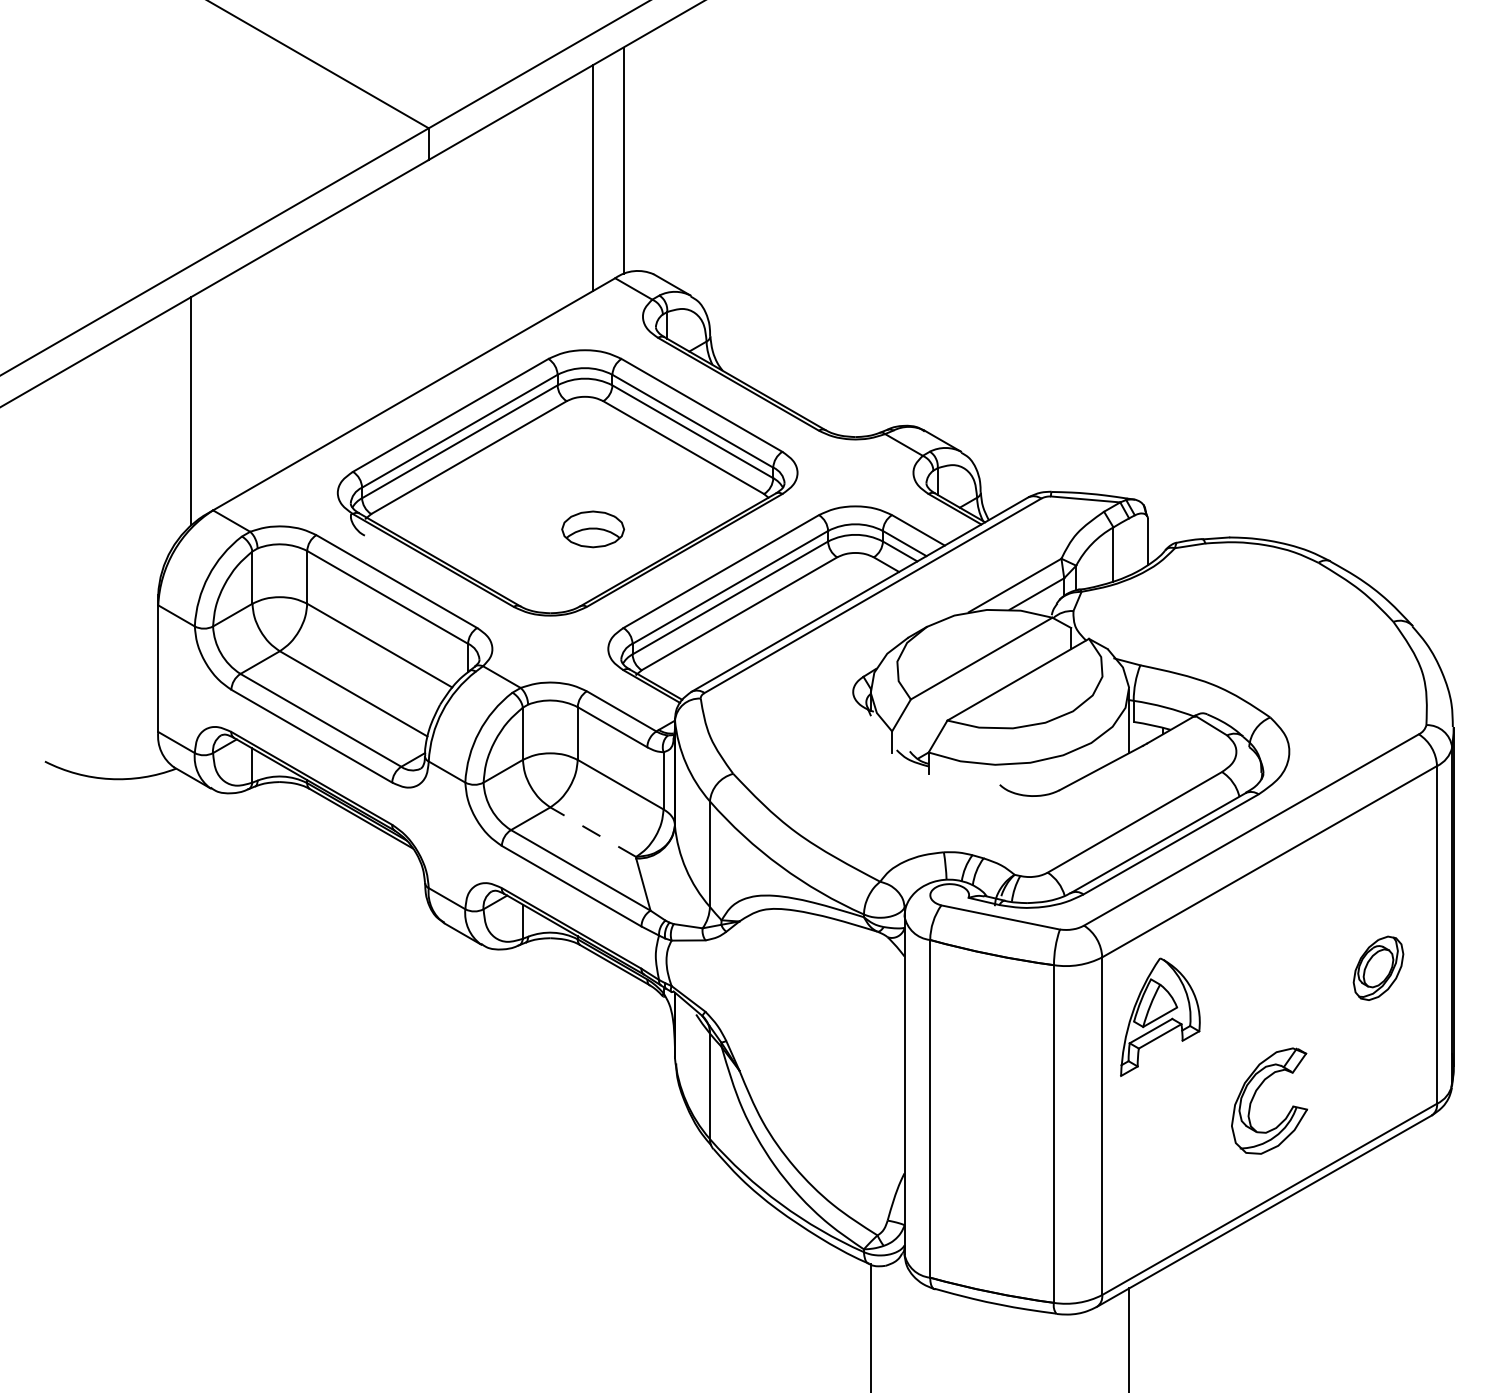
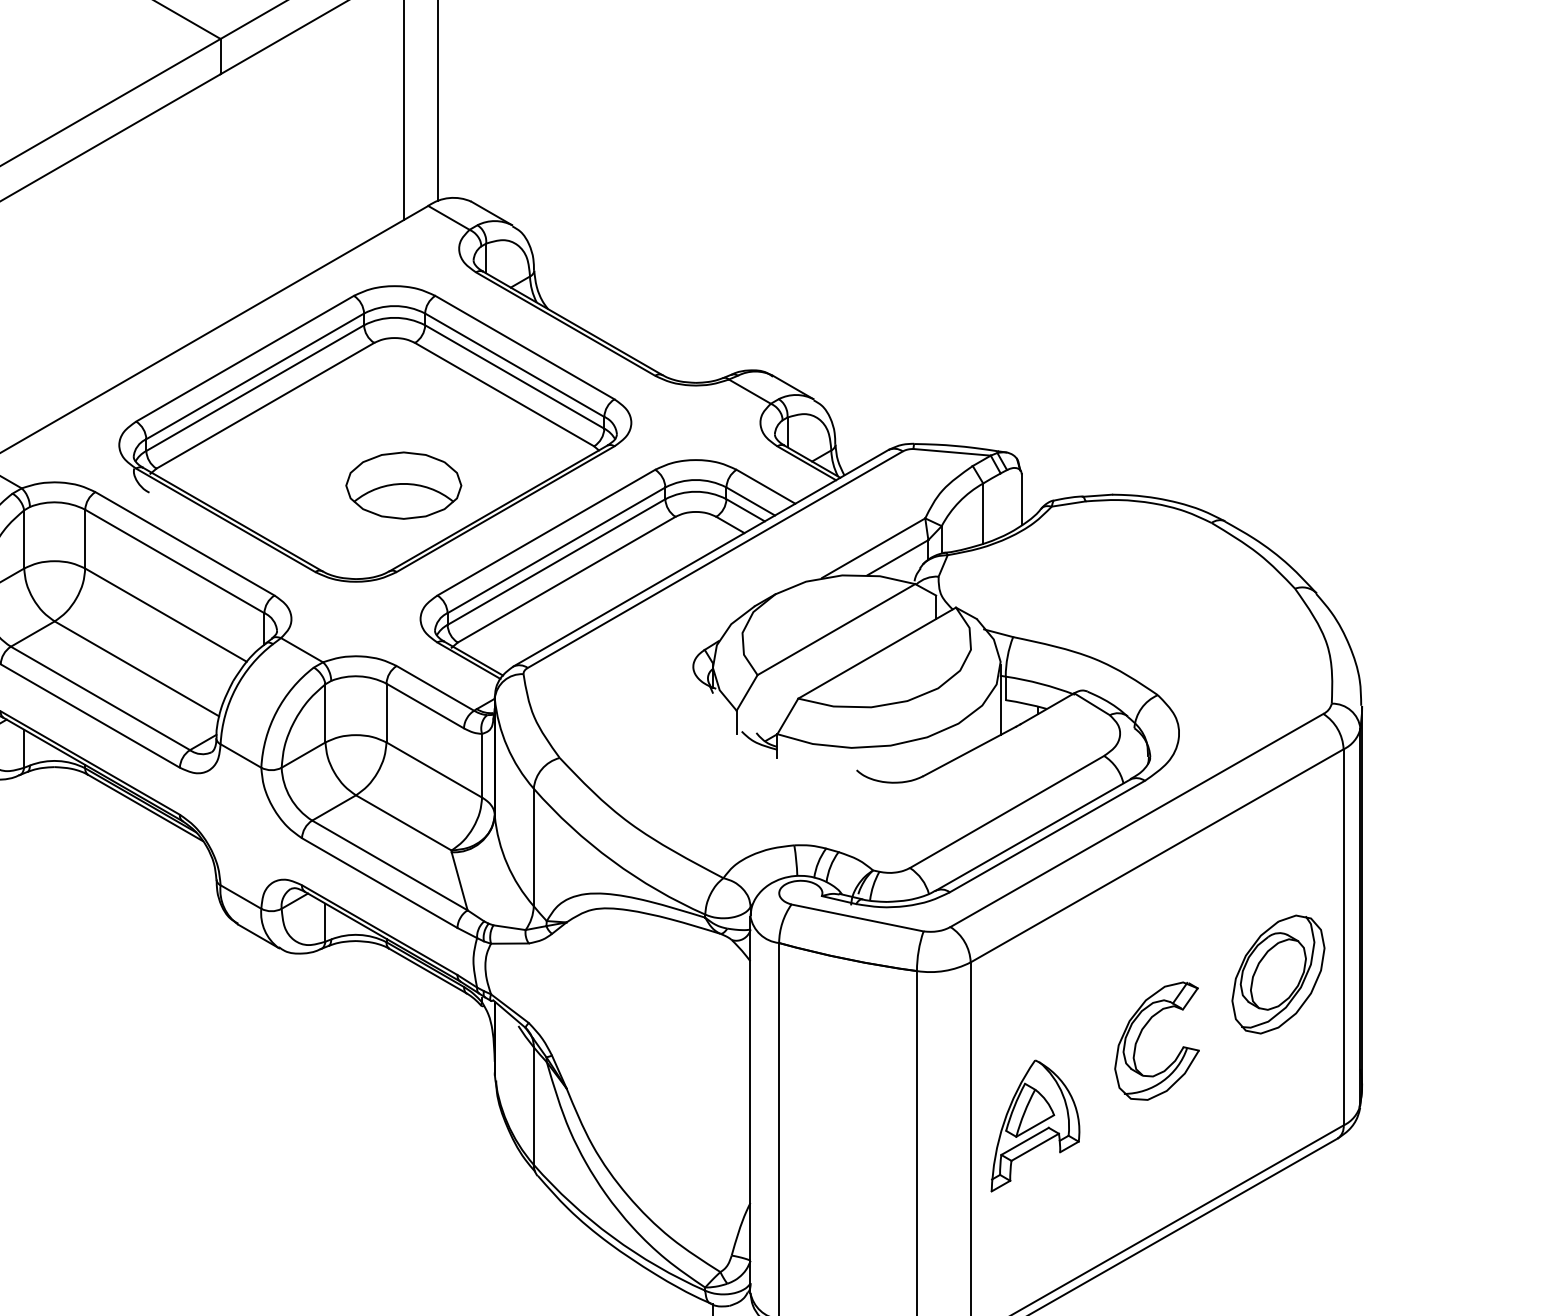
part: (592, 529) -> (402, 485), size x1.67
line: (593, 832) -> (404, 823), dashed -> solid
part: (1378, 968) -> (1278, 974), size x1.67
part: (1160, 1016) -> (1035, 1125), moved
part: (1255, 1094) -> (1141, 1033), moved

